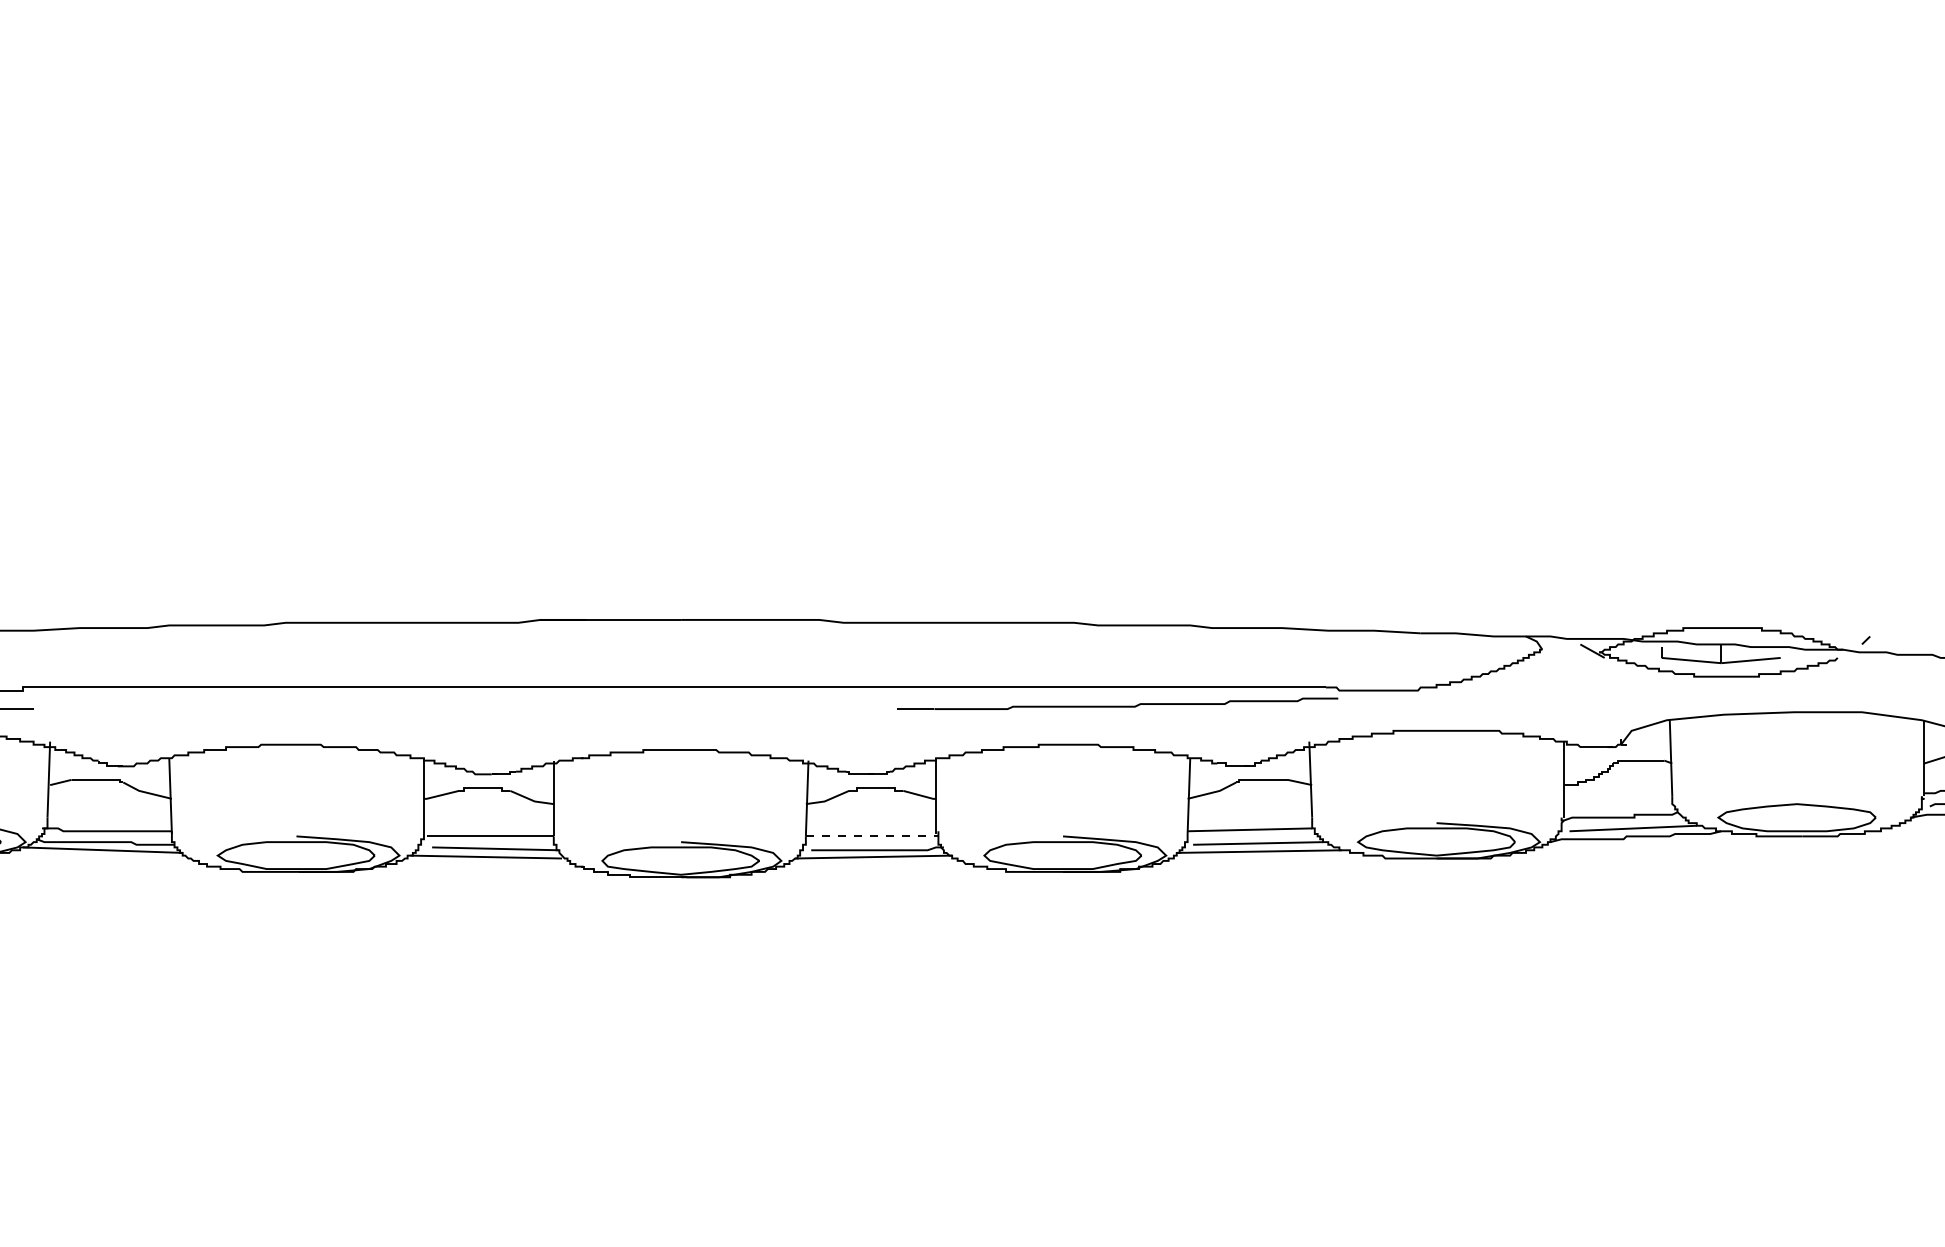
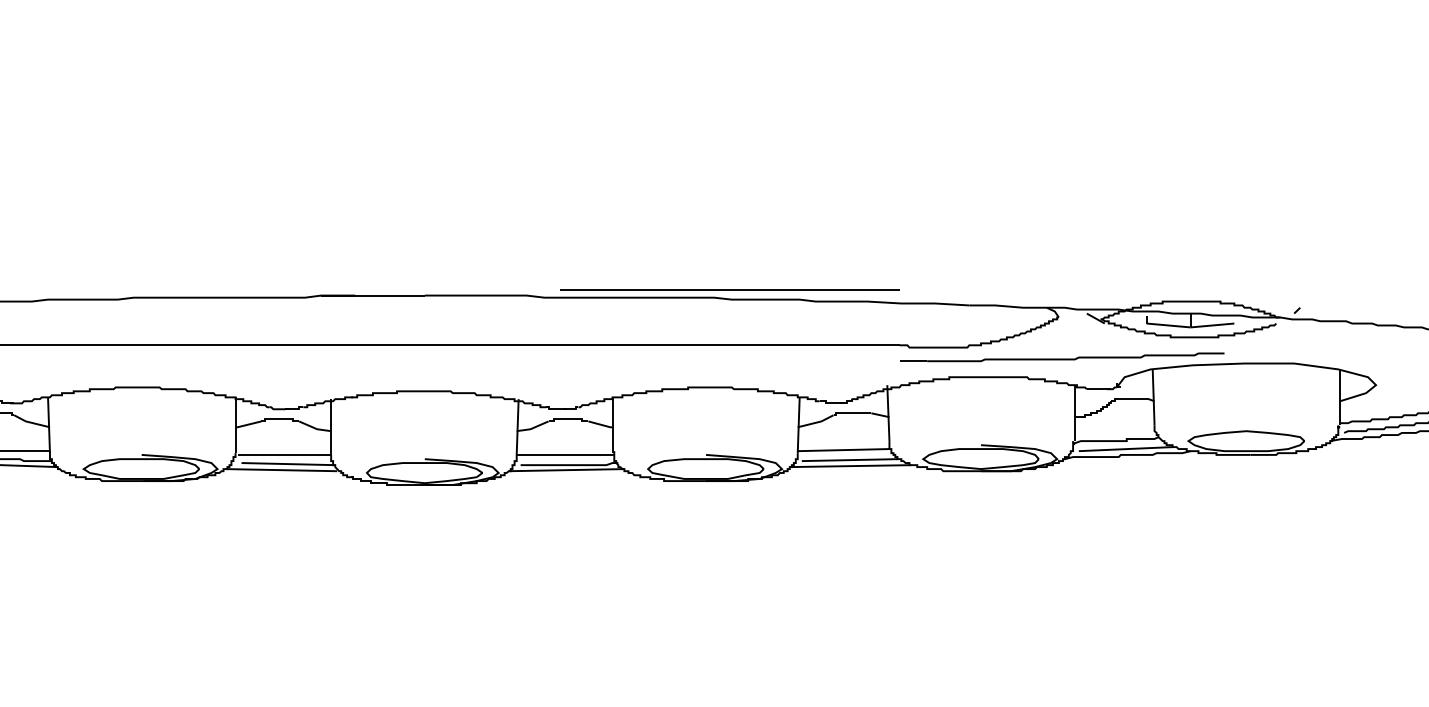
line: (1095, 611) -> (729, 289), added
part: (1117, 703) -> (1061, 357), moved
line: (872, 836) -> (565, 455), dashed -> solid

